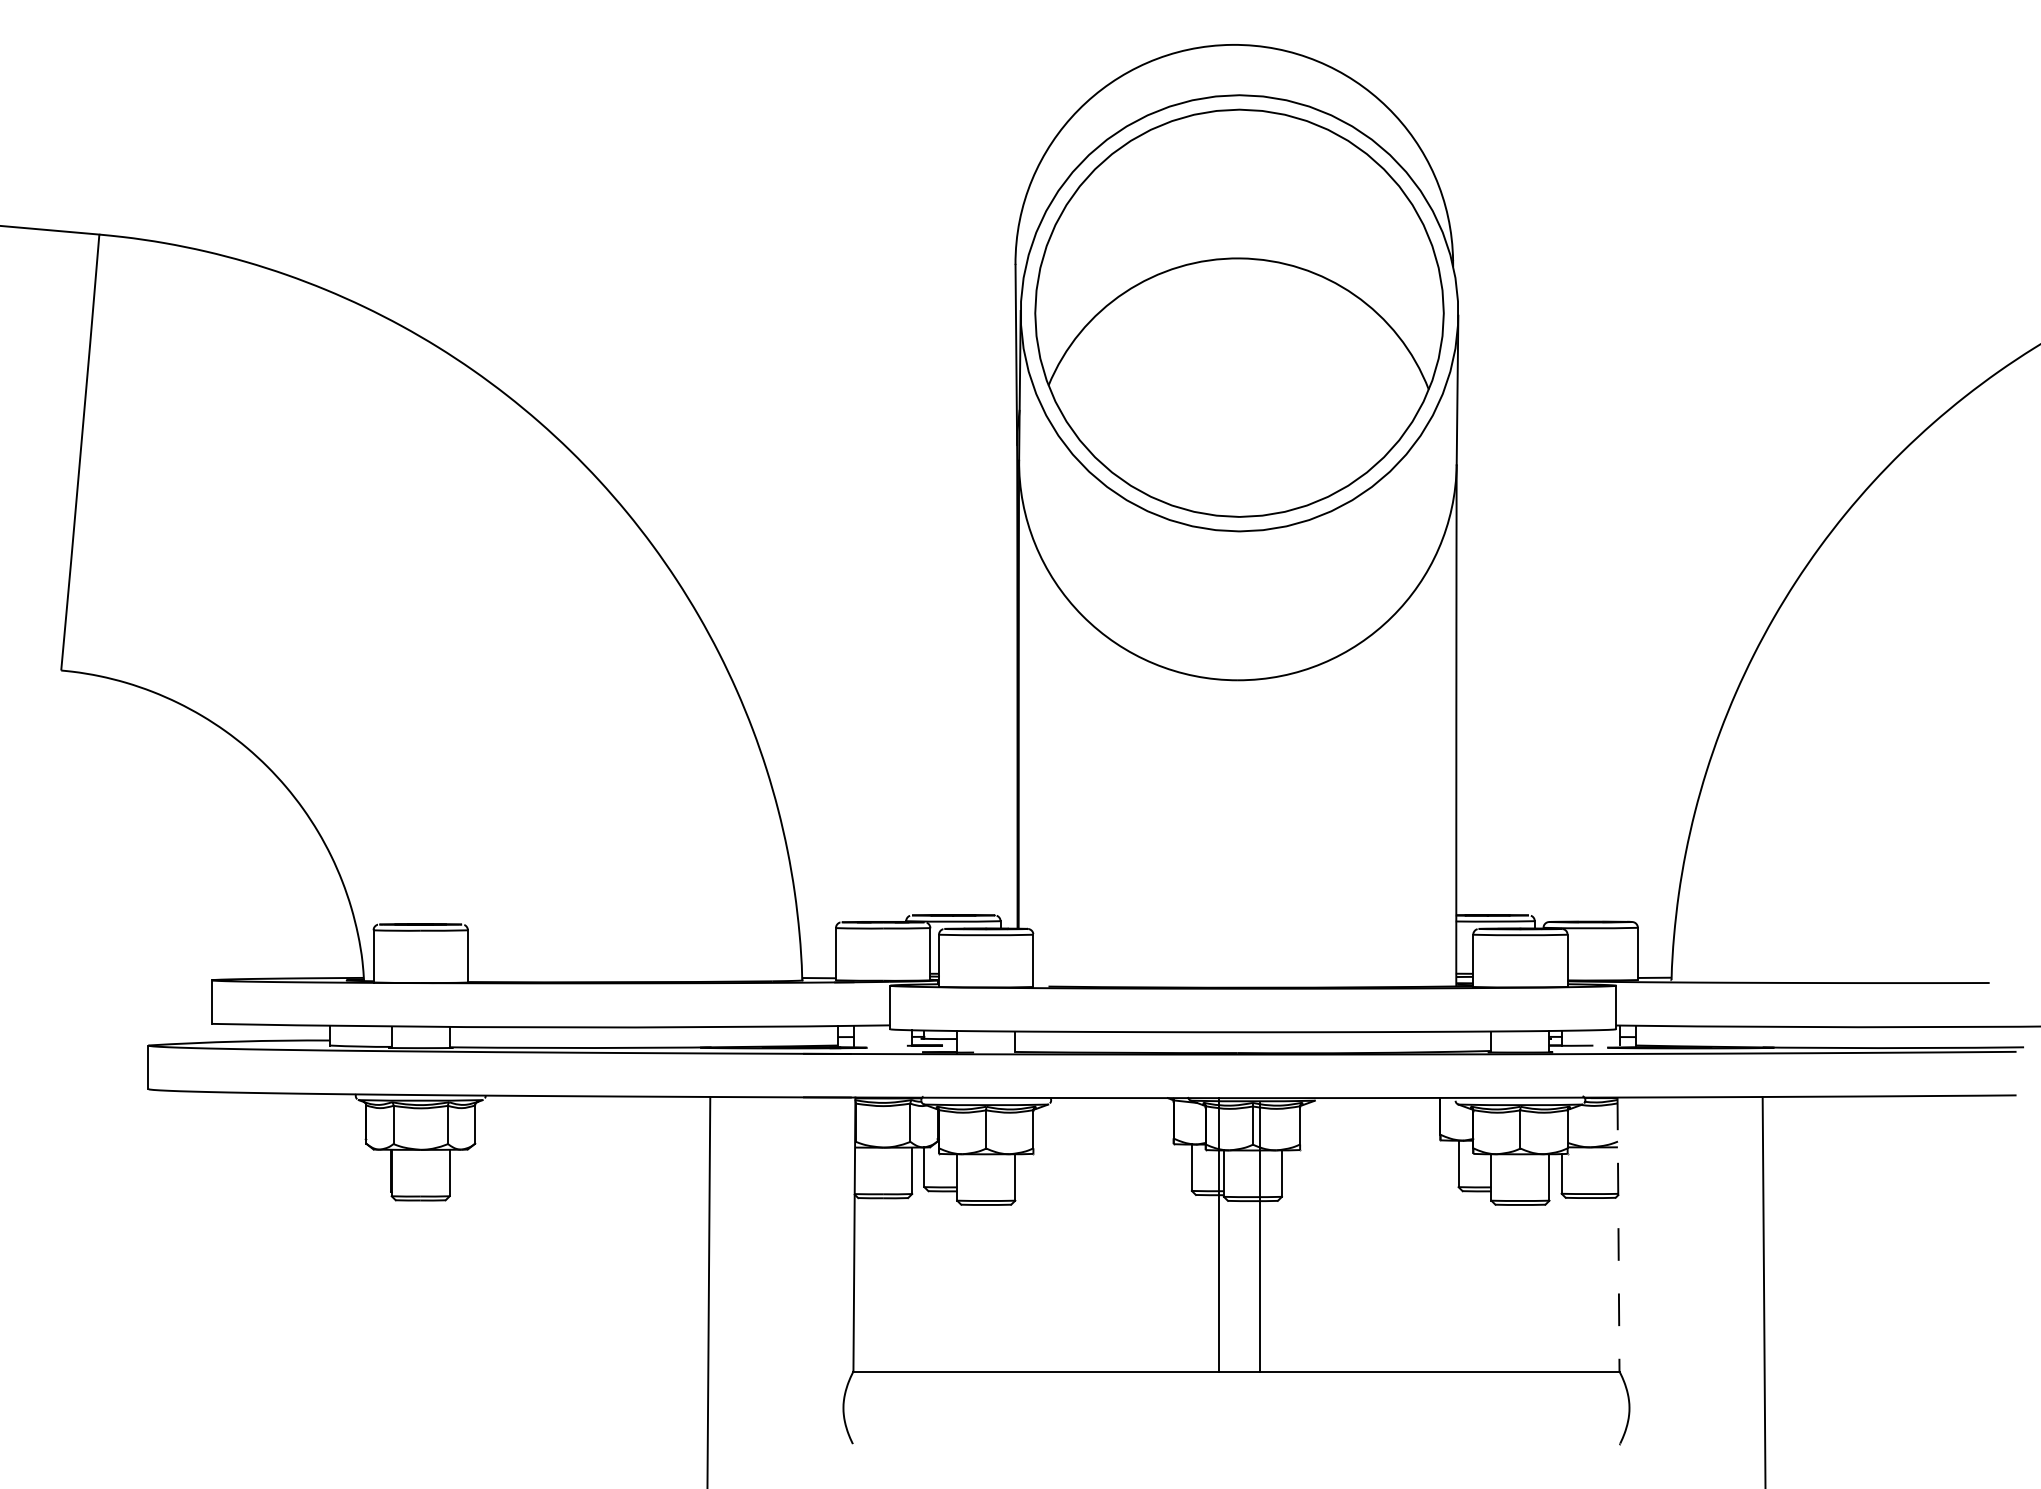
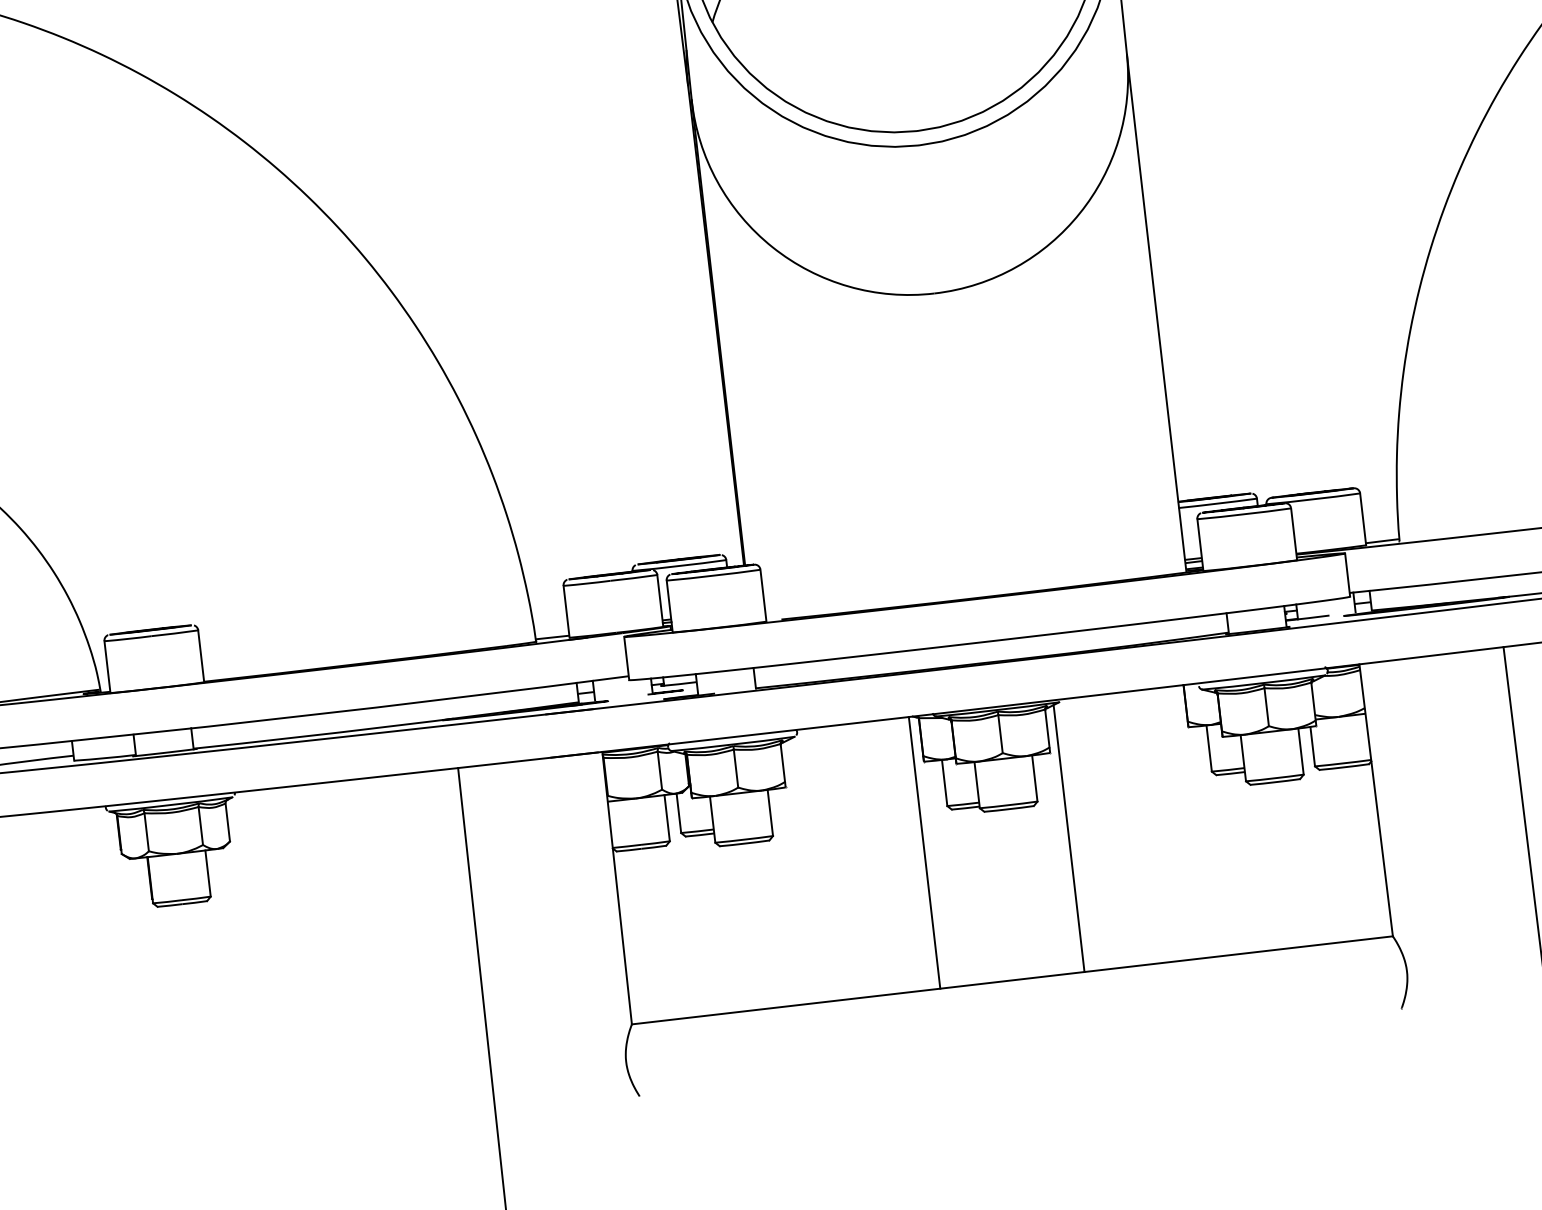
line: (1218, 1234) -> (924, 852), moved
line: (1618, 1235) -> (1376, 801), dashed -> solid
line: (1260, 1236) -> (1069, 837), moved

